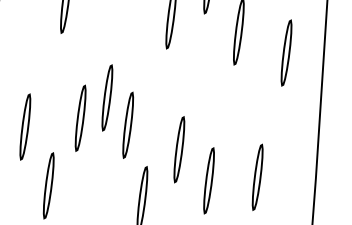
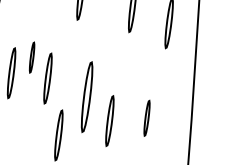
part: (107, 97) -> (32, 57), size x0.6
part: (179, 149) -> (87, 97), size x1.4
part: (257, 176) -> (146, 117), size x0.7

